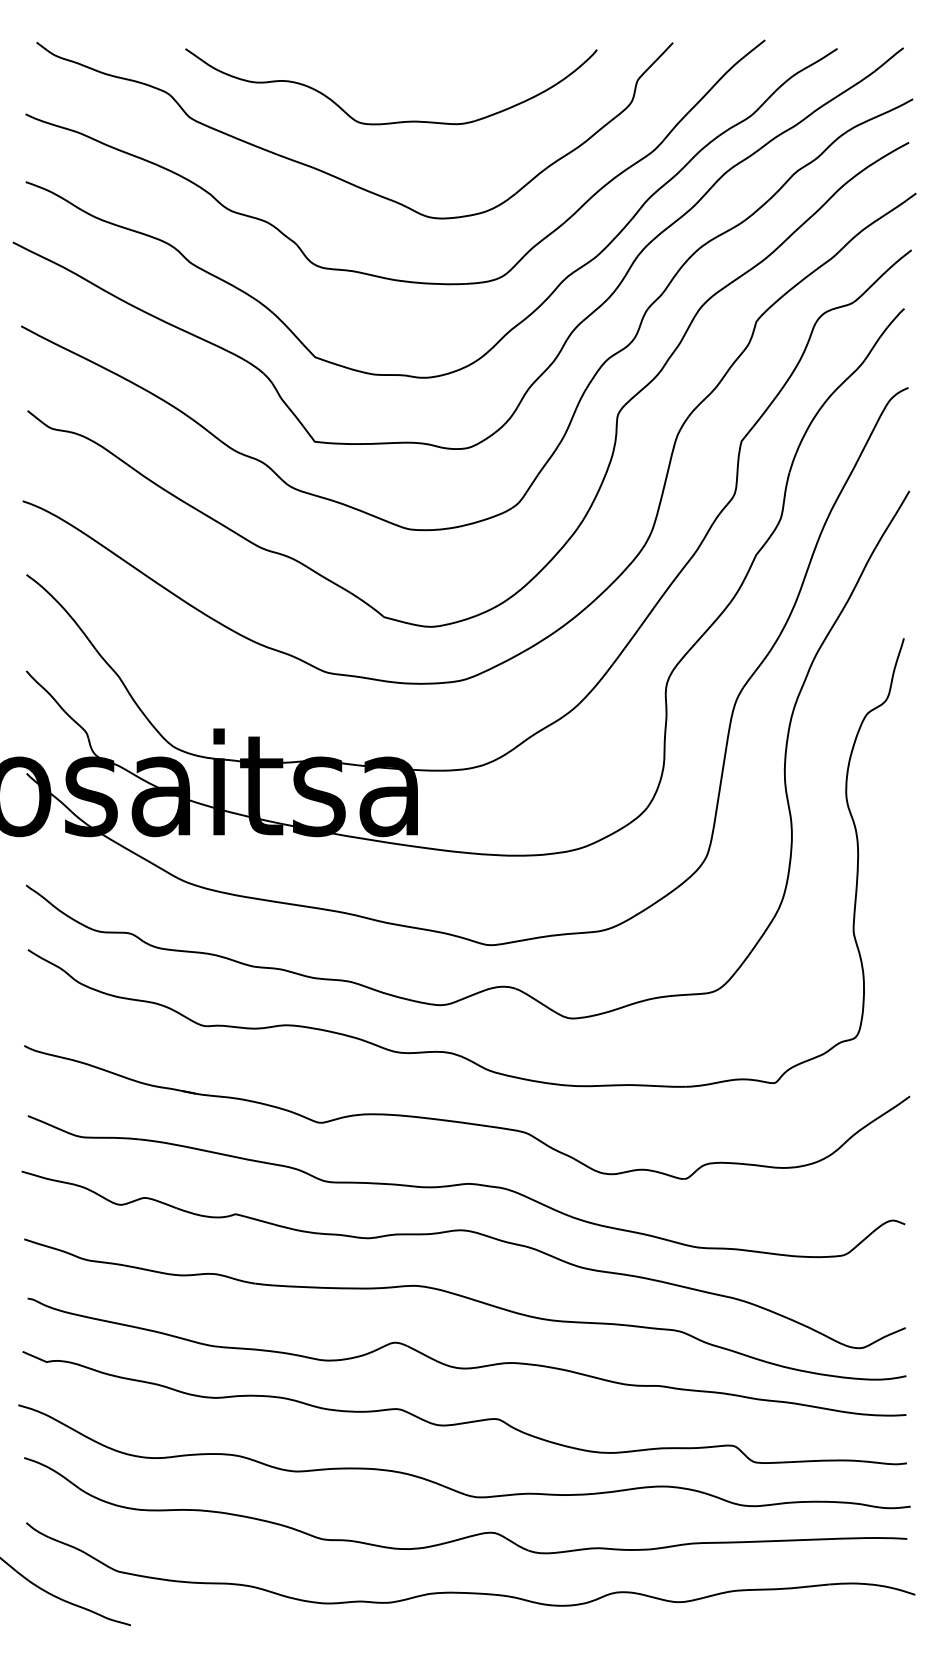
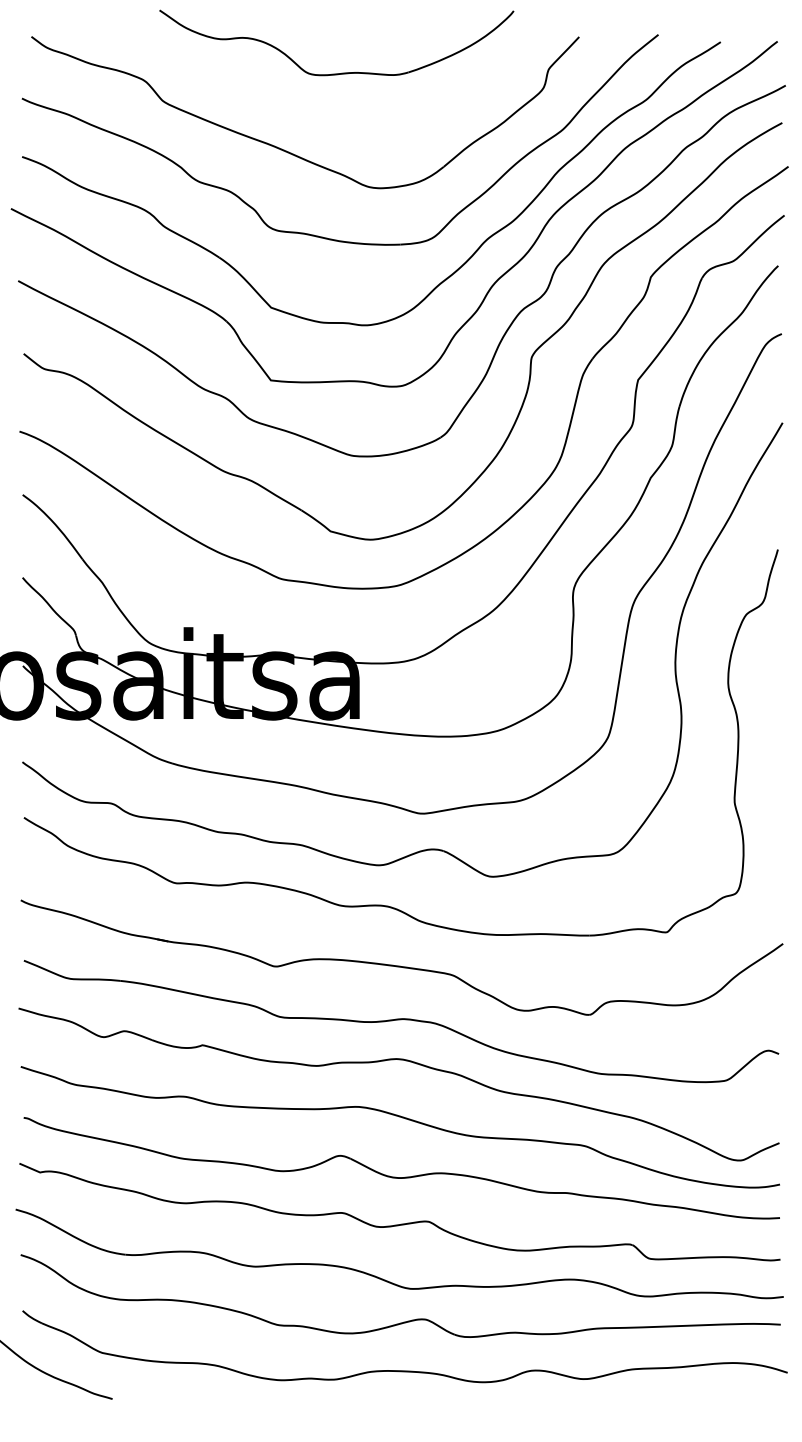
part: (396, 121) -> (341, 72), moved

